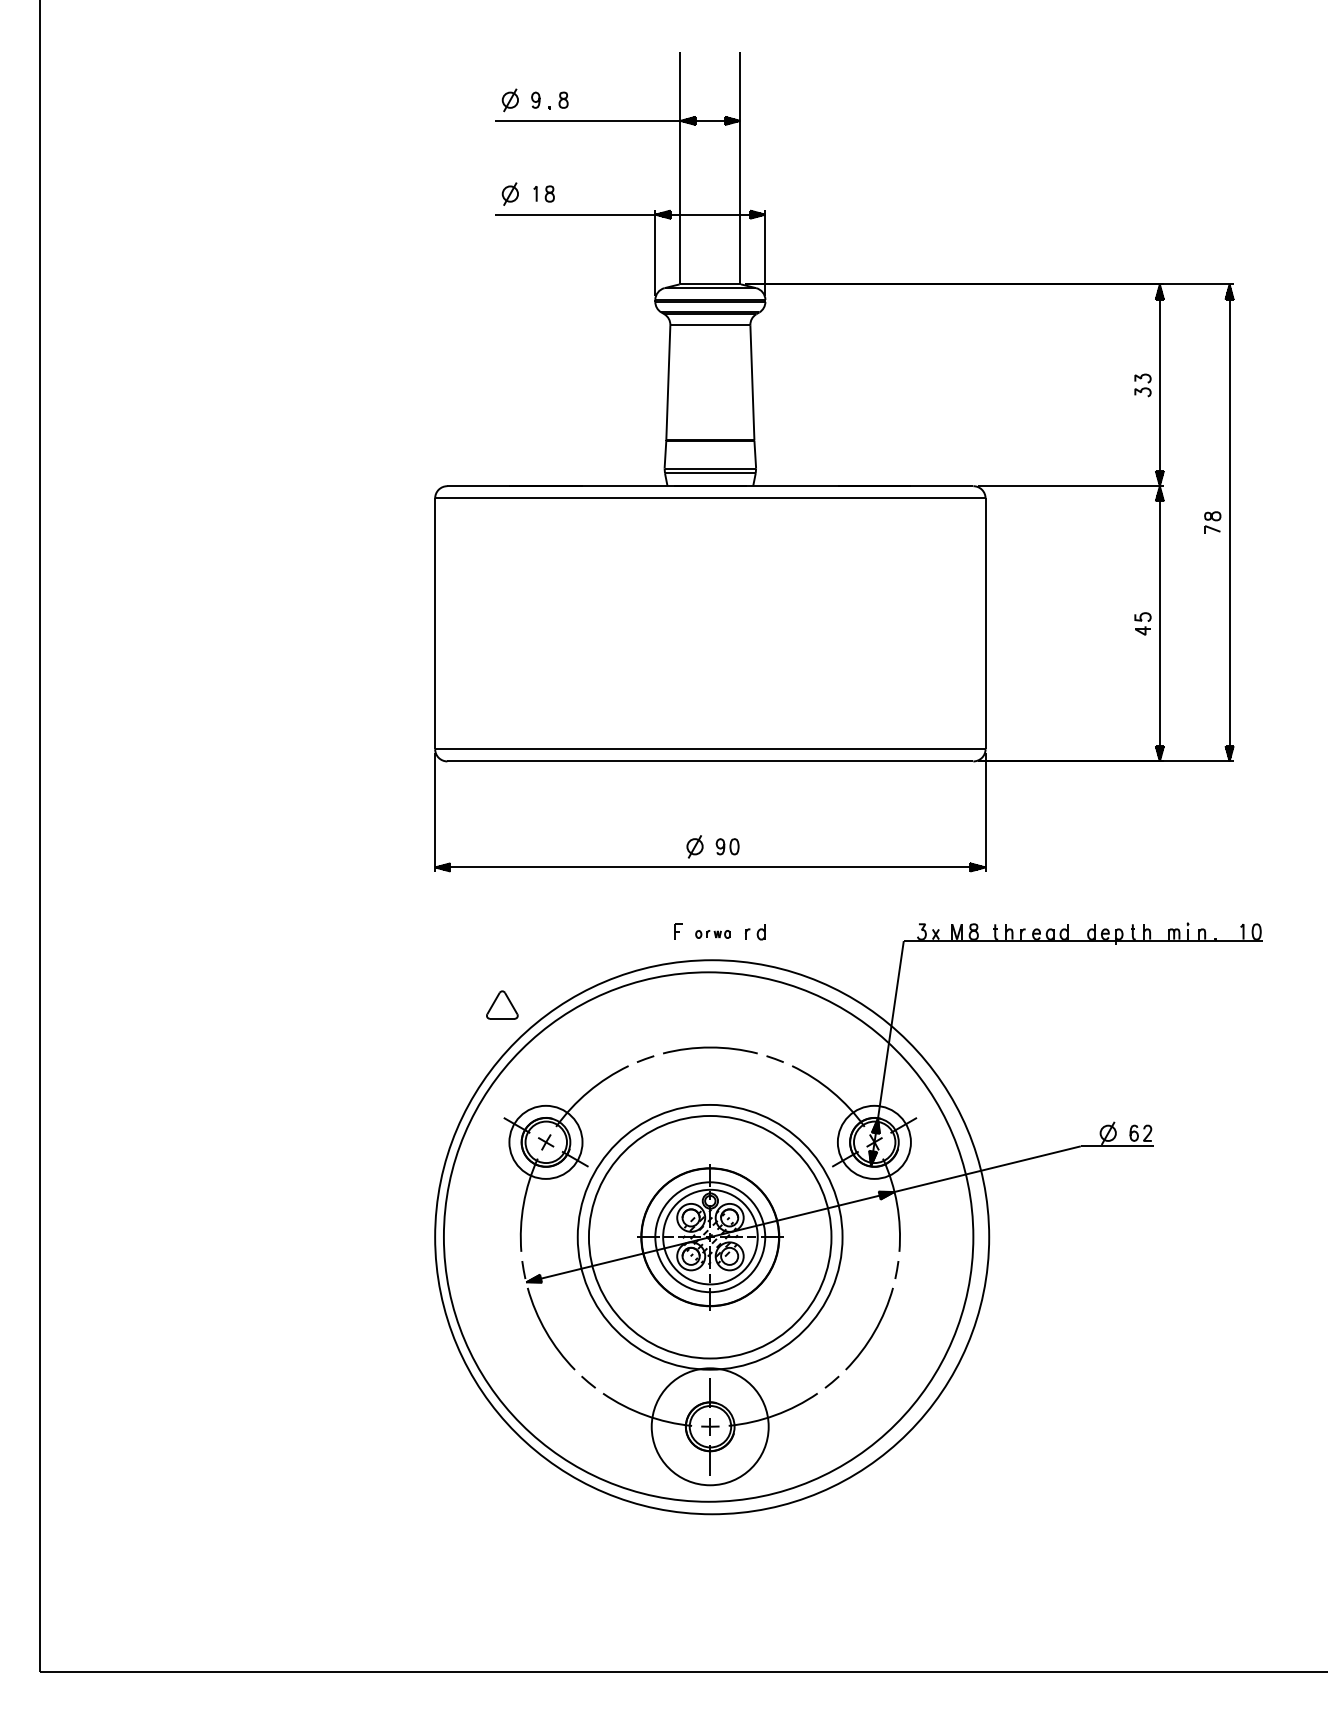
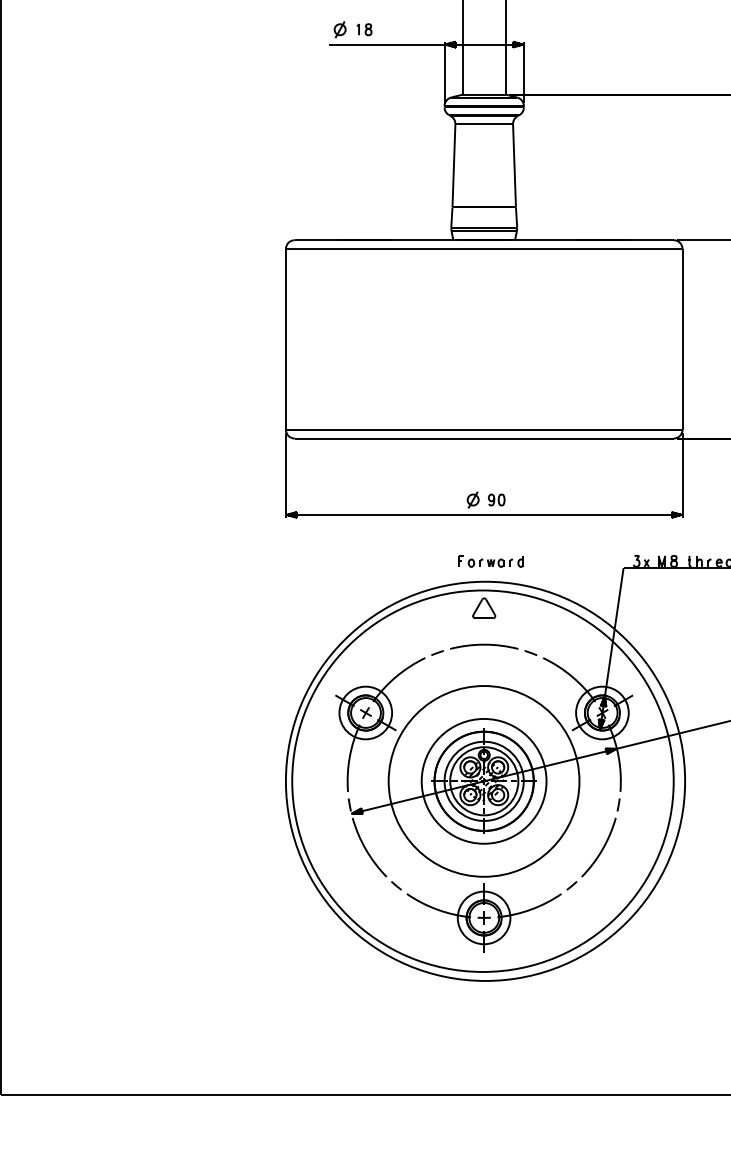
part: (712, 934) -> (485, 563), size x1.43
part: (502, 1004) -> (484, 607), moved
circle: (709, 1236) -> (483, 780), size x0.71
circle: (709, 1426) -> (483, 917), size x0.62

